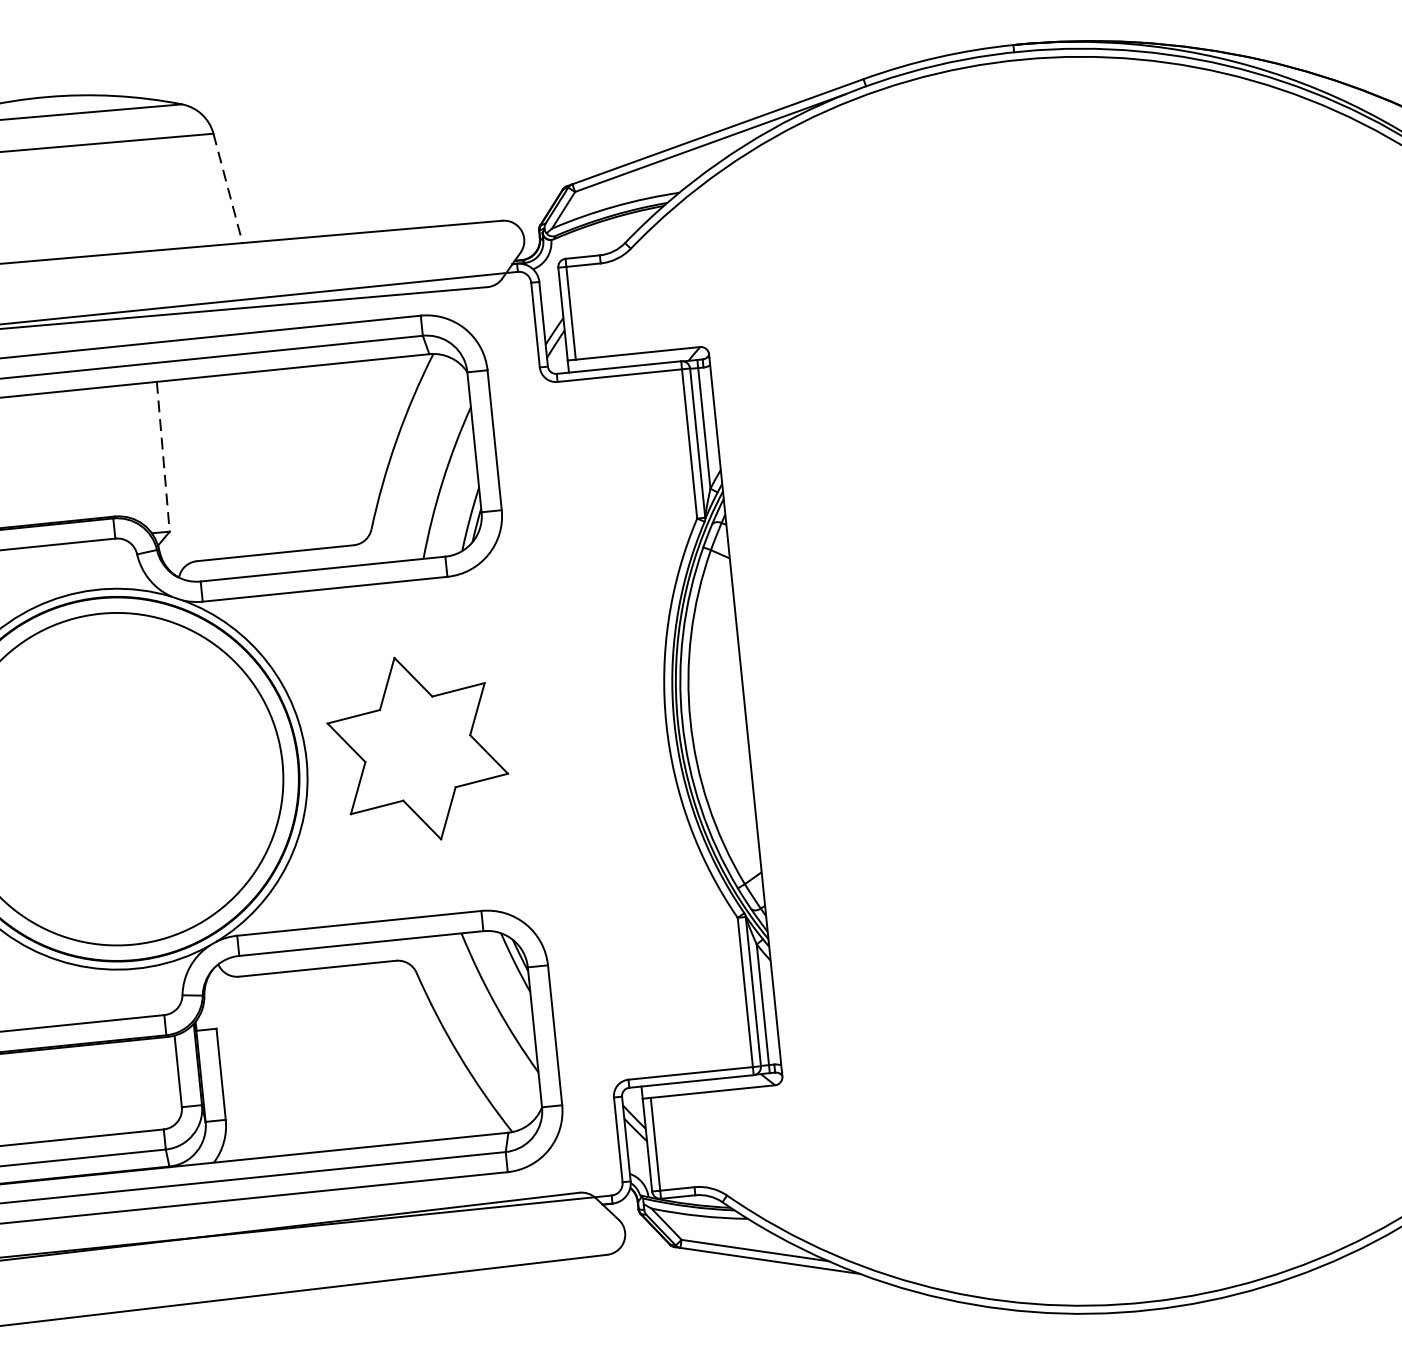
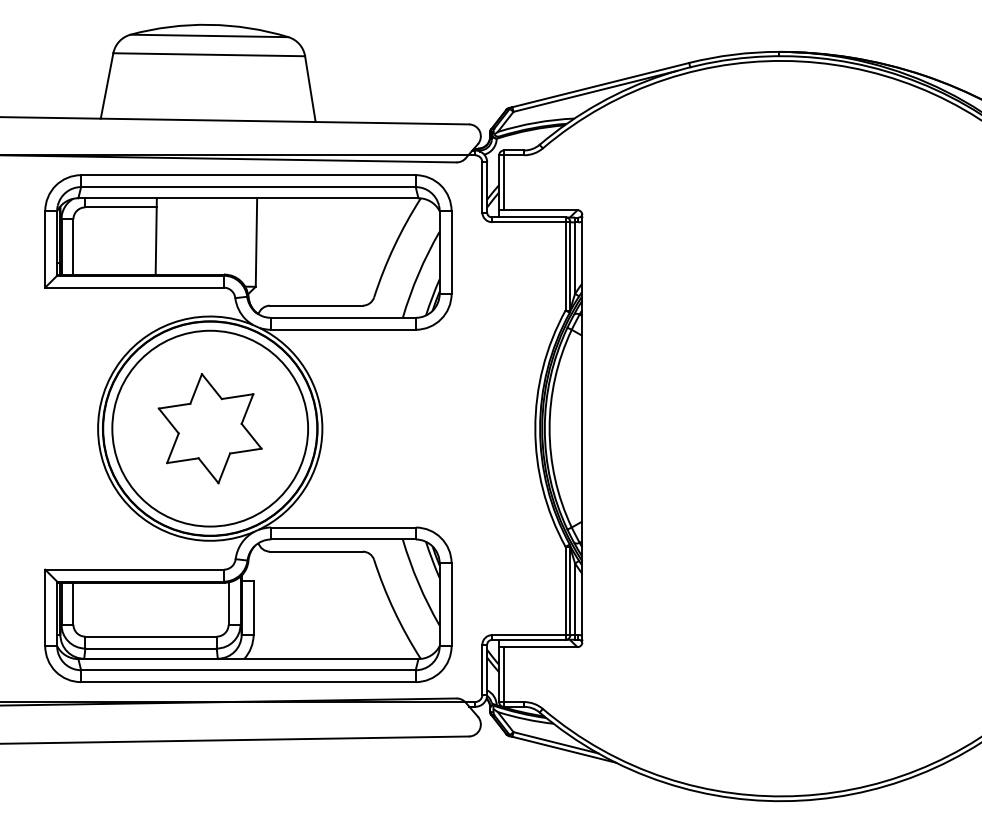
line: (228, 188) -> (310, 89), dashed -> solid
line: (163, 458) -> (256, 243), dashed -> solid
part: (416, 748) -> (209, 428), moved

